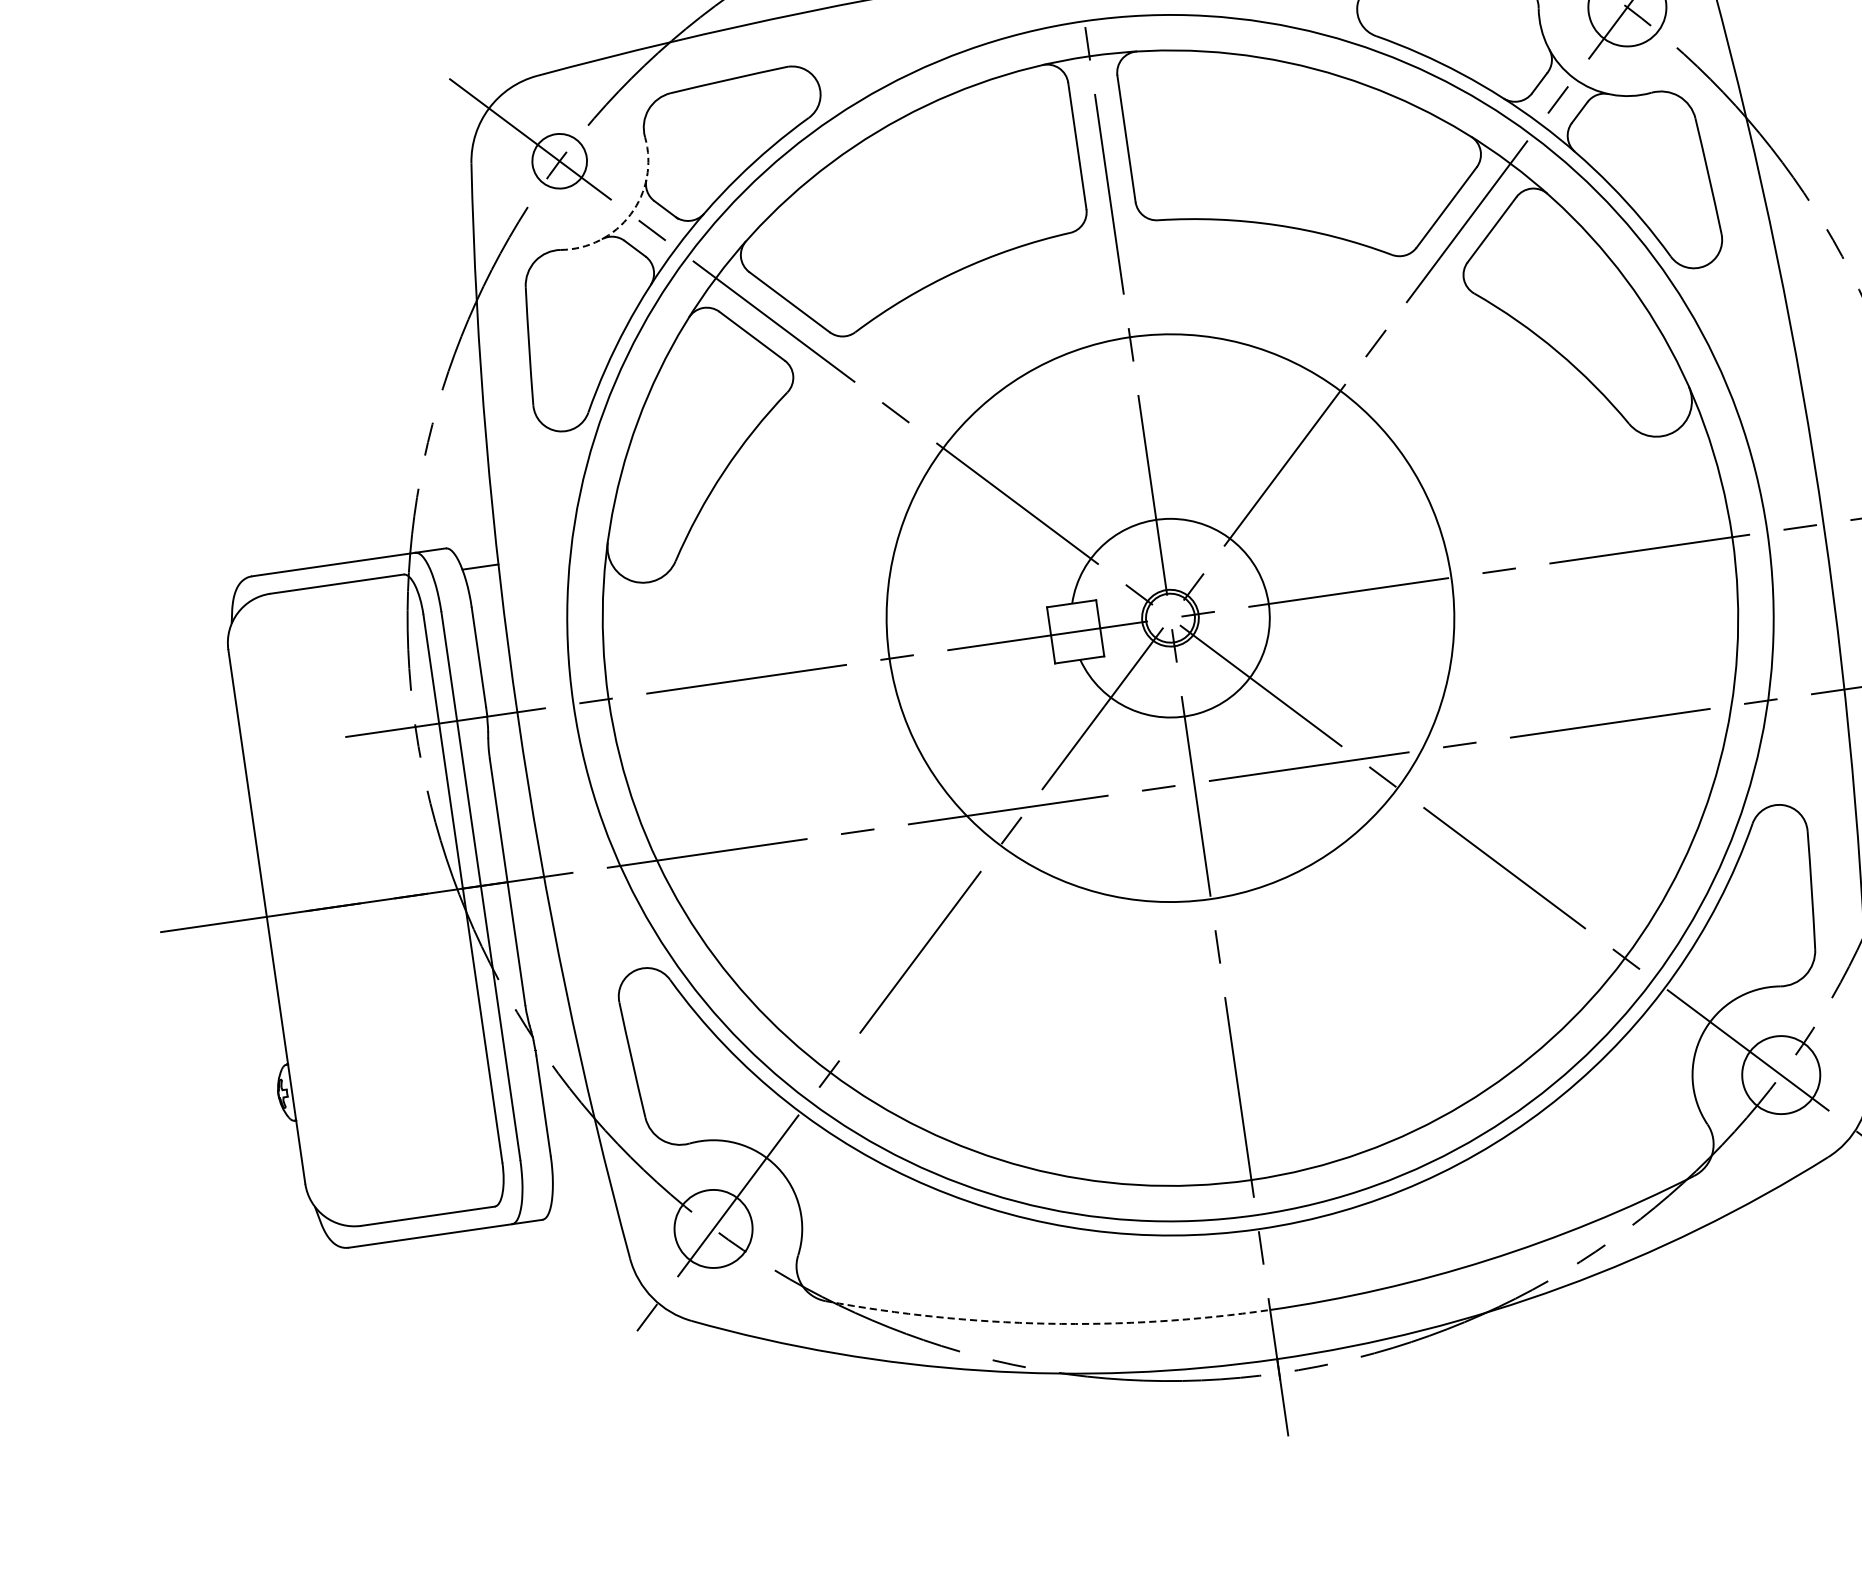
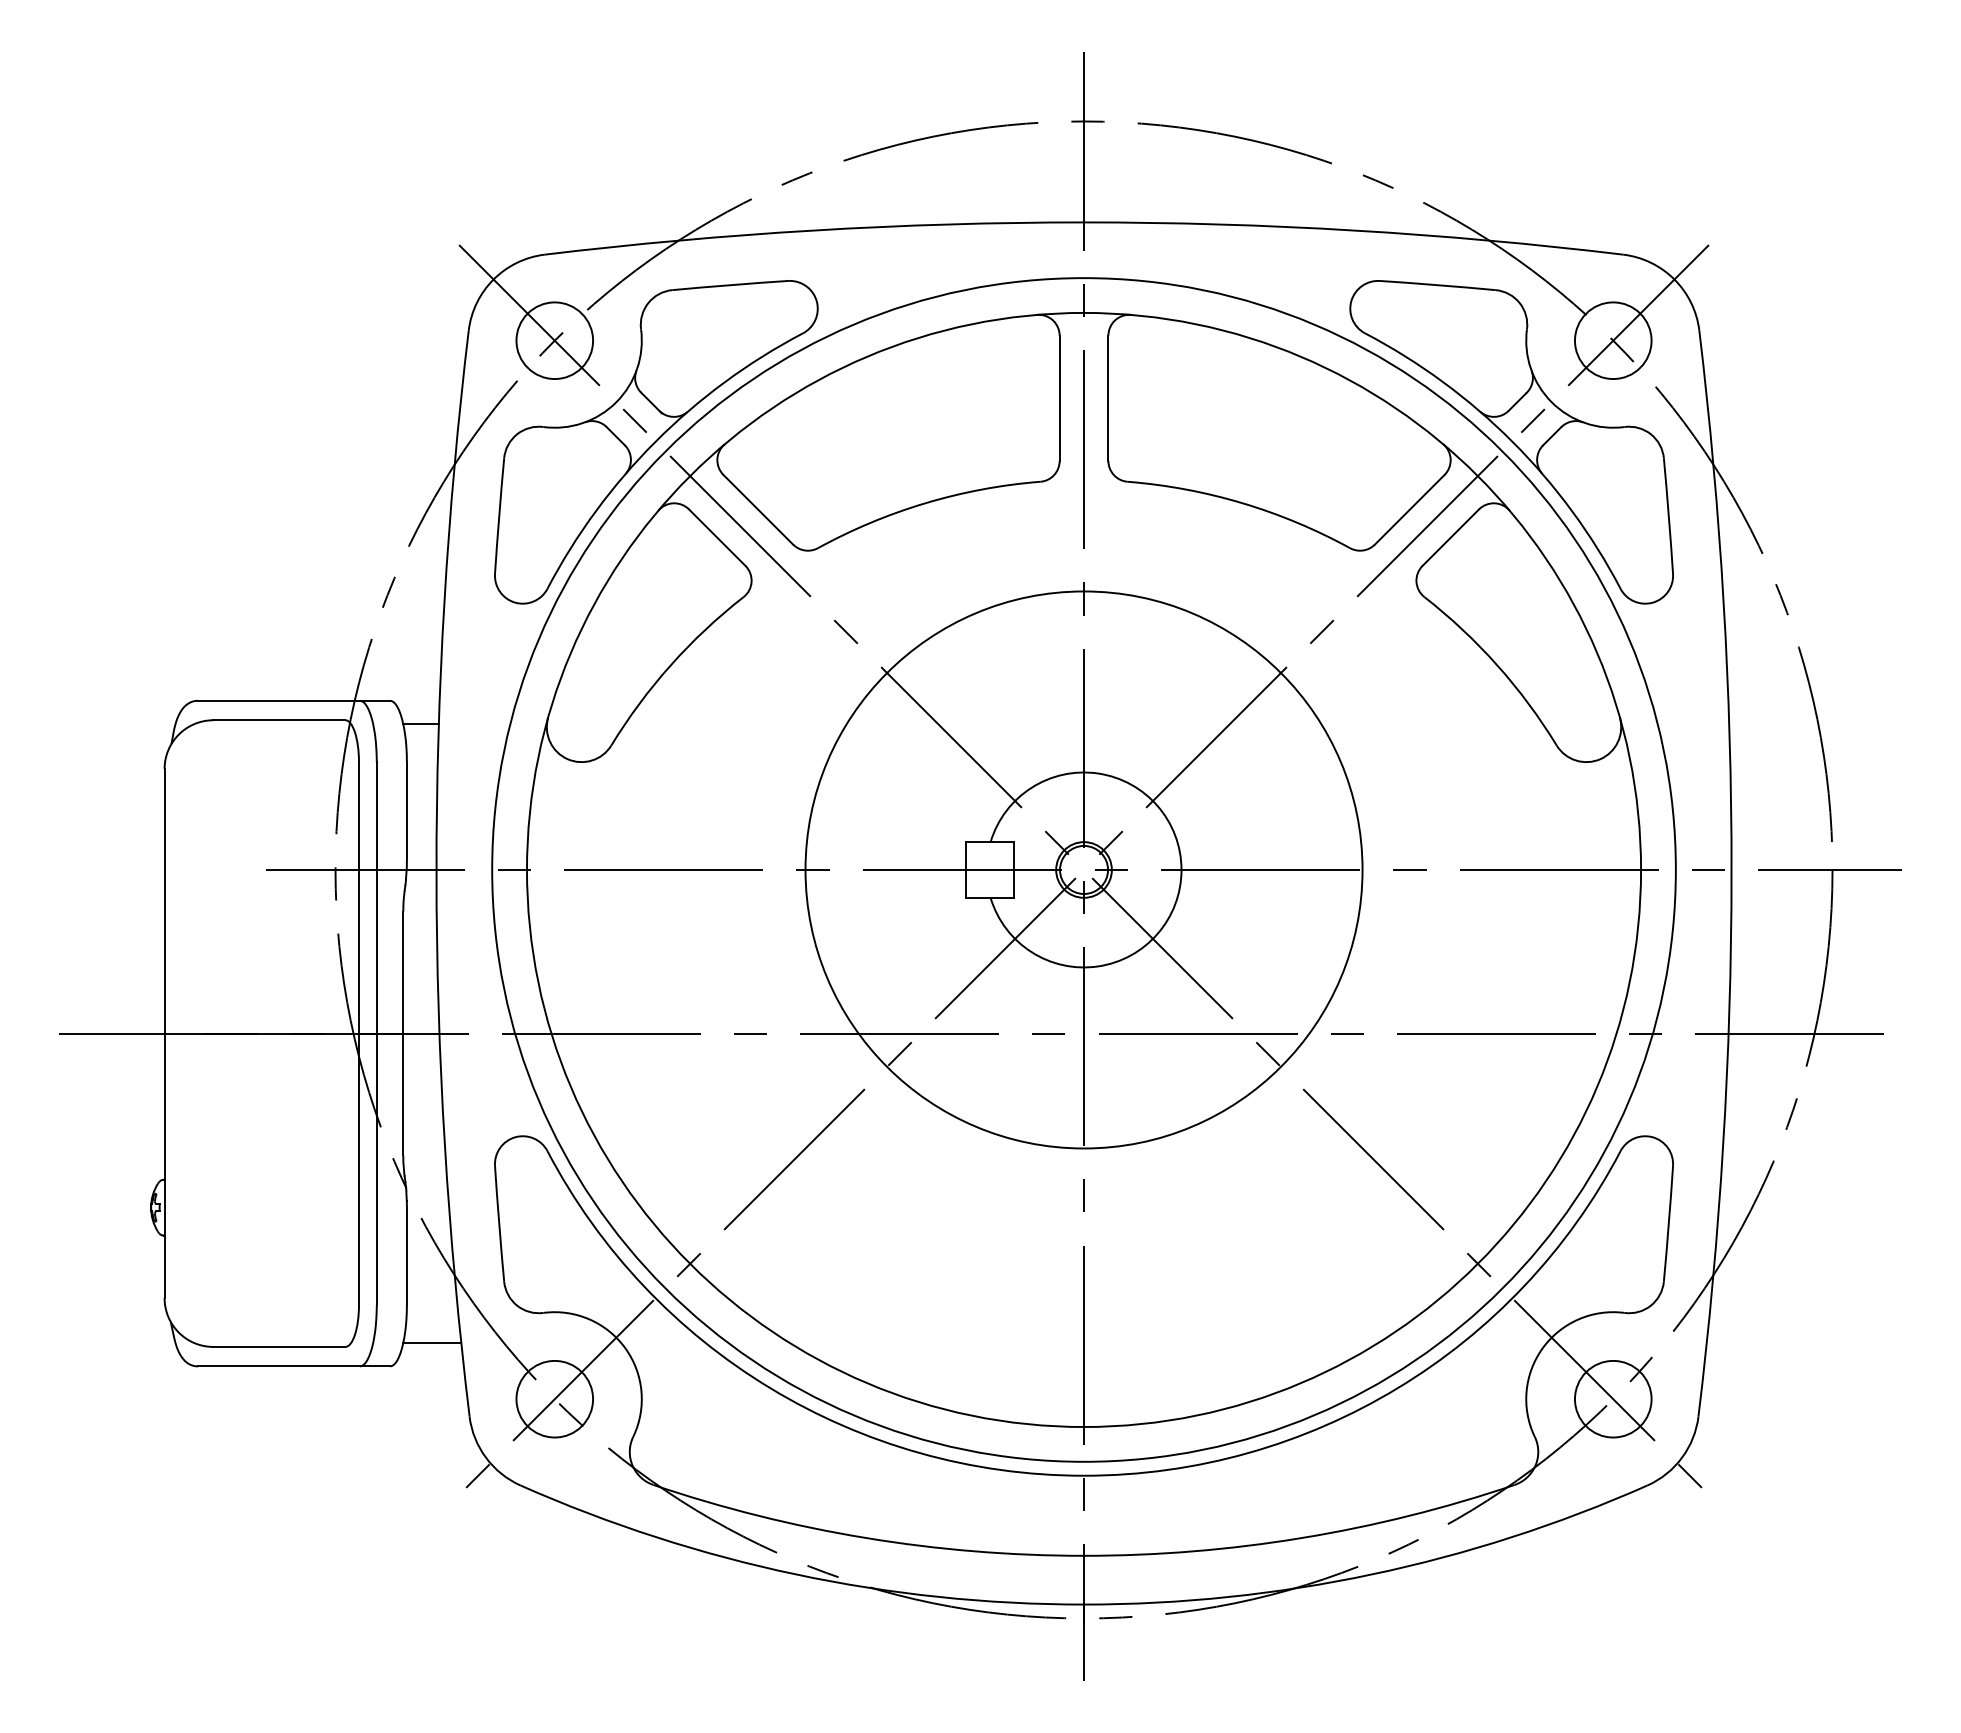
circle: (559, 161) -> (554, 340), size x1.43
arc: (630, 214) -> (616, 402), dashed -> solid
line: (582, 1190) -> (432, 1343), added
arc: (1047, 1323) -> (865, 1537), dashed -> solid

